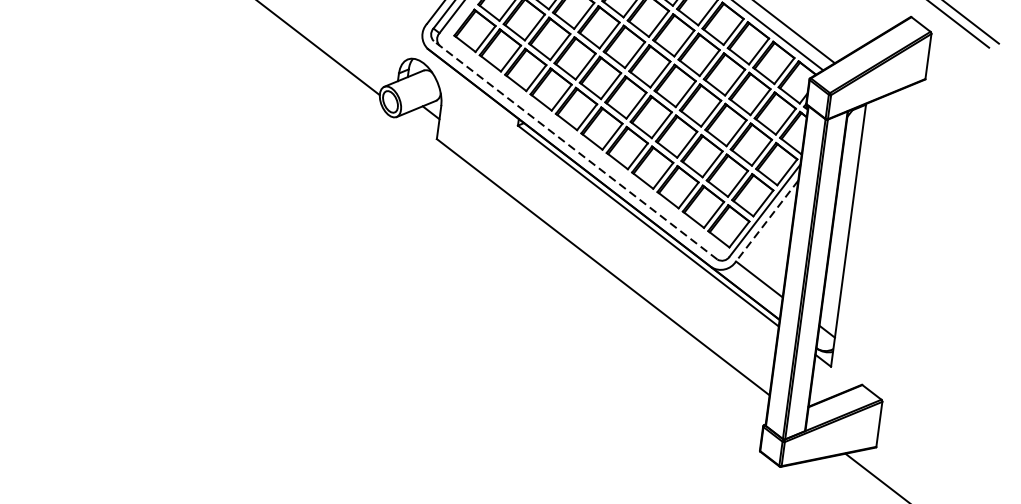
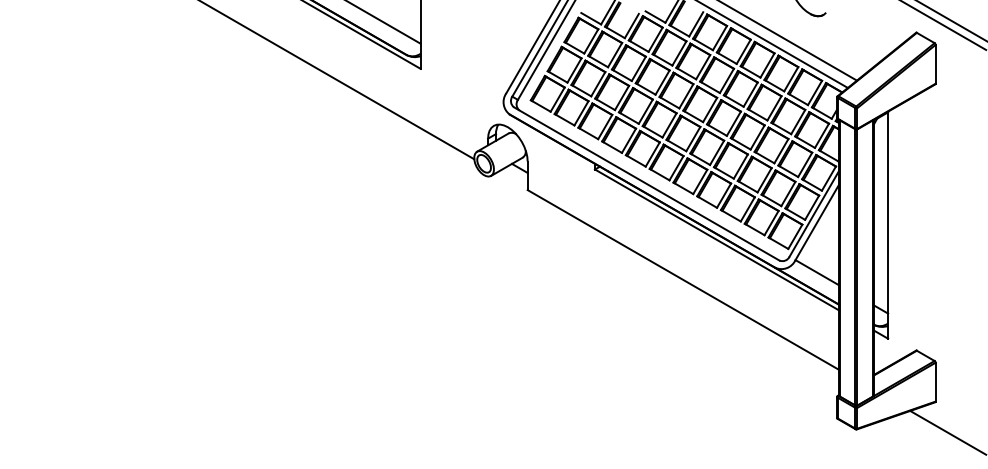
line: (575, 149) -> (646, 183), dashed -> solid
line: (767, 221) -> (817, 222), dashed -> solid

